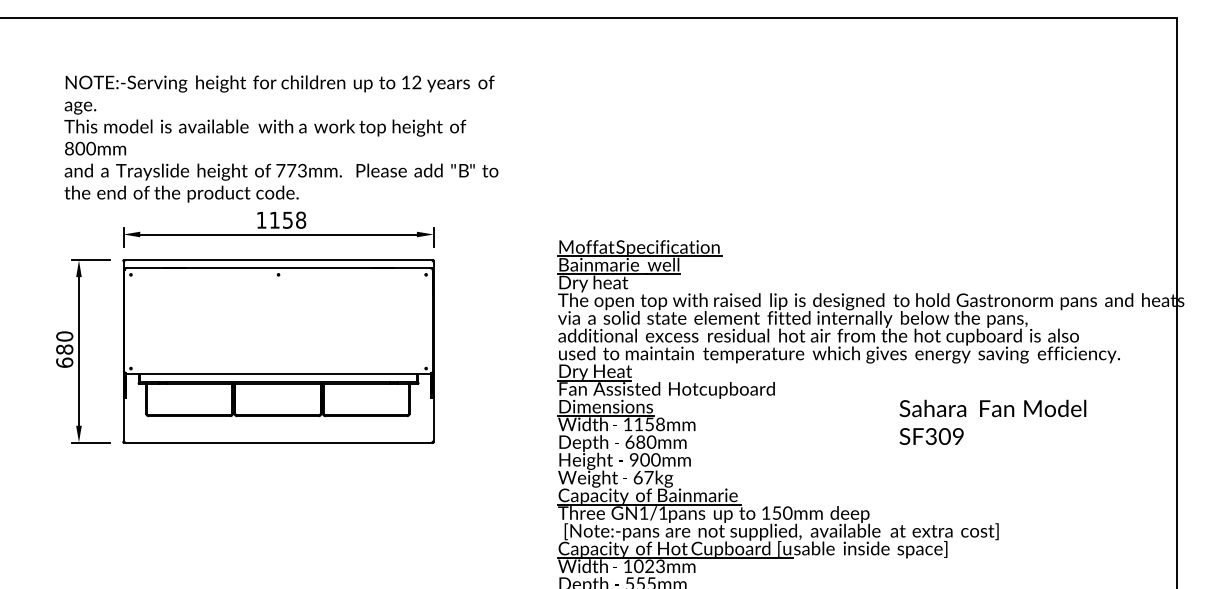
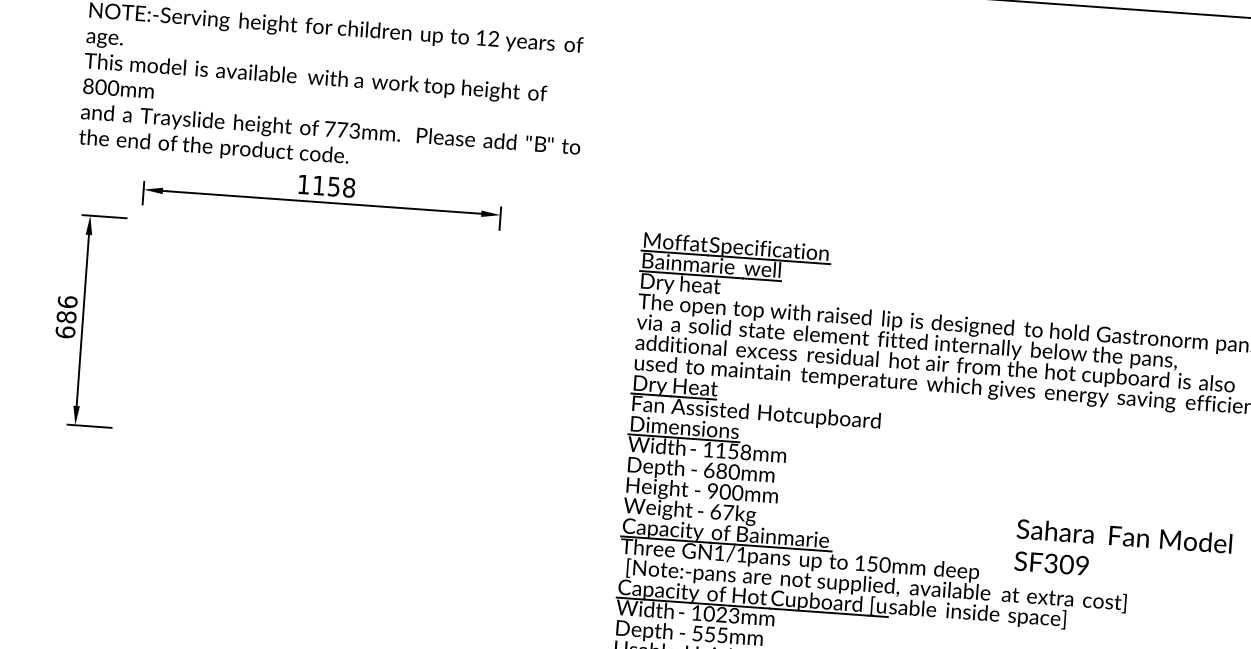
text: (64, 336) -> (67, 302), 680 -> 686
part: (278, 351) -> (312, 336), removed
text: (992, 421) -> (1122, 551), moved

